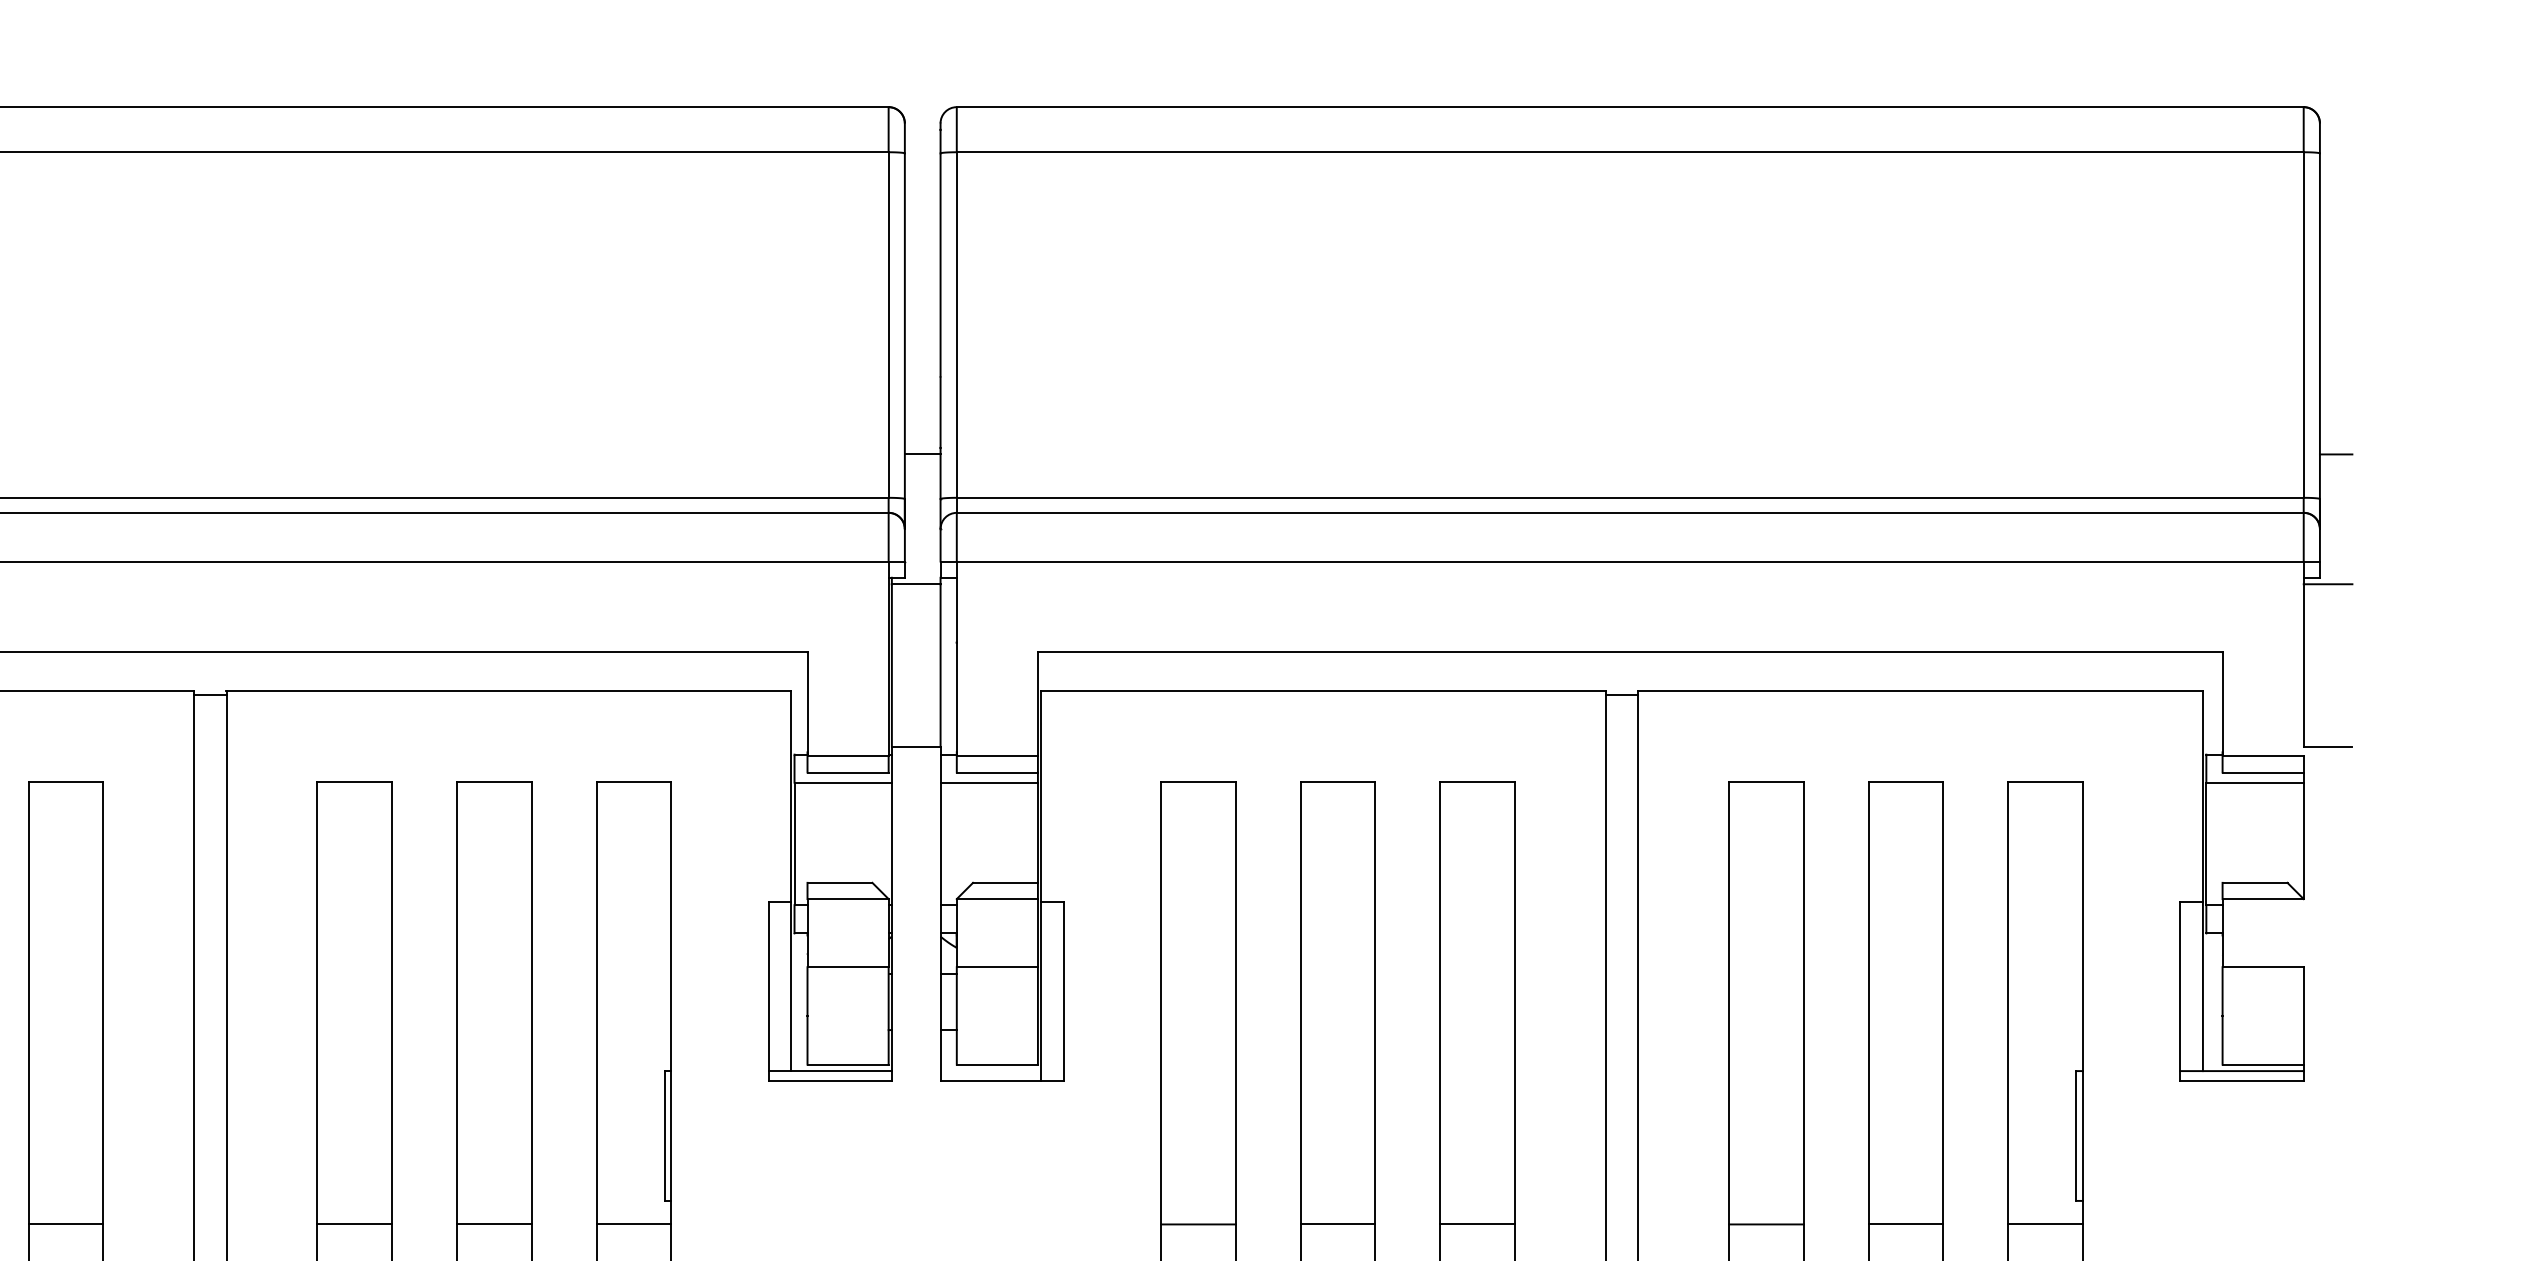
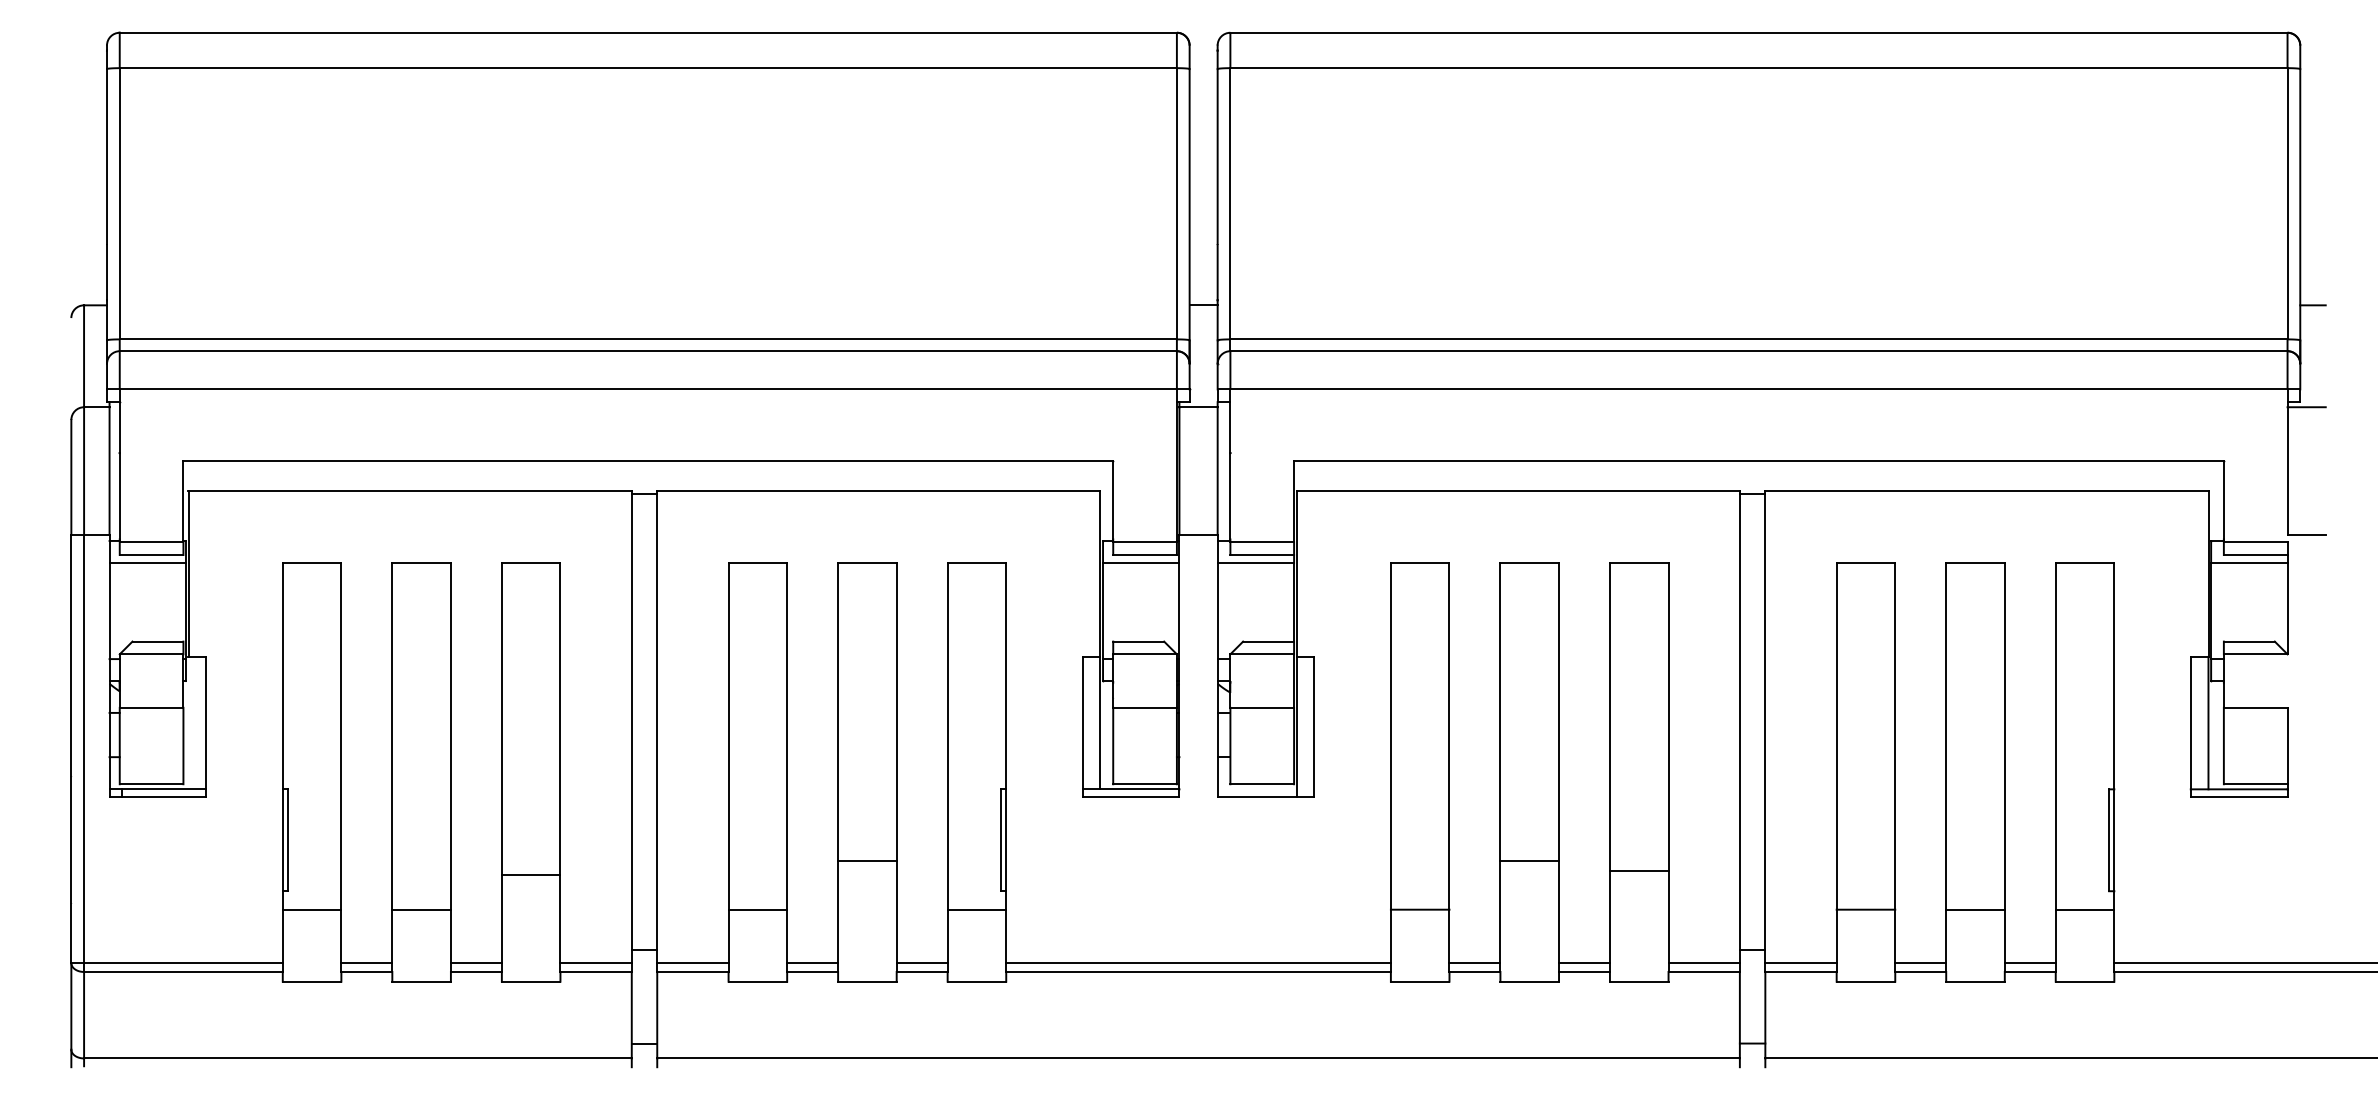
line: (65, 1224) -> (530, 874), moved
line: (494, 1224) -> (867, 860), moved
line: (1337, 1224) -> (1529, 860), moved
line: (1476, 1224) -> (1638, 870), moved

